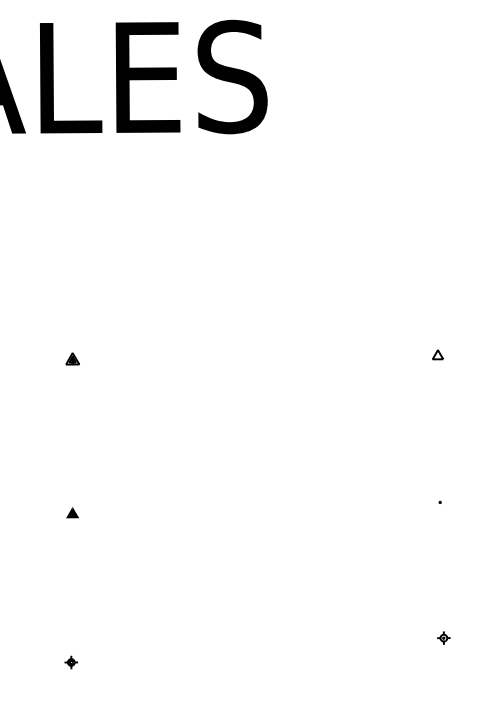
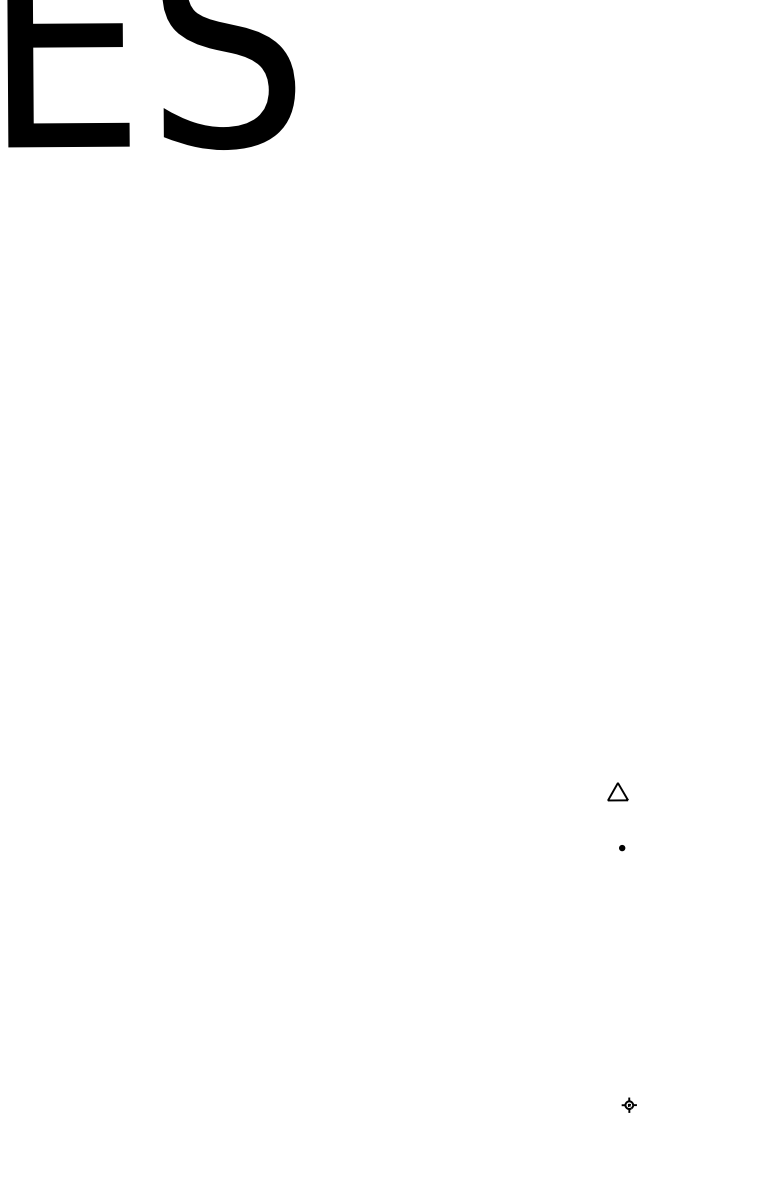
part: (437, 354) -> (617, 791), moved
part: (443, 637) -> (628, 1104), size x0.6

